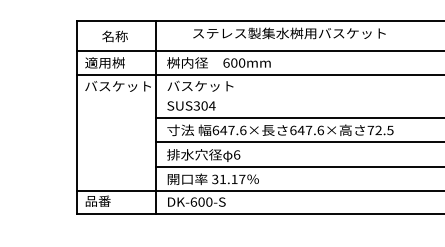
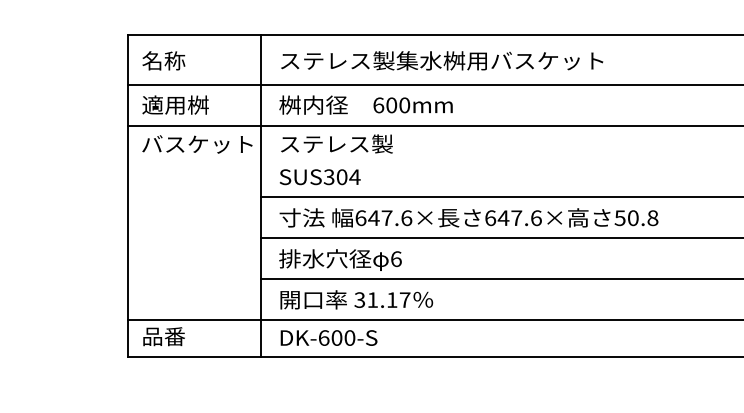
text: (289, 33) -> (442, 60), moved
text: (114, 36) -> (162, 60), moved
text: (200, 85) -> (335, 142), バスケット -> ステレス製
text: (380, 130) -> (636, 218), 72.5 -> 50.8

